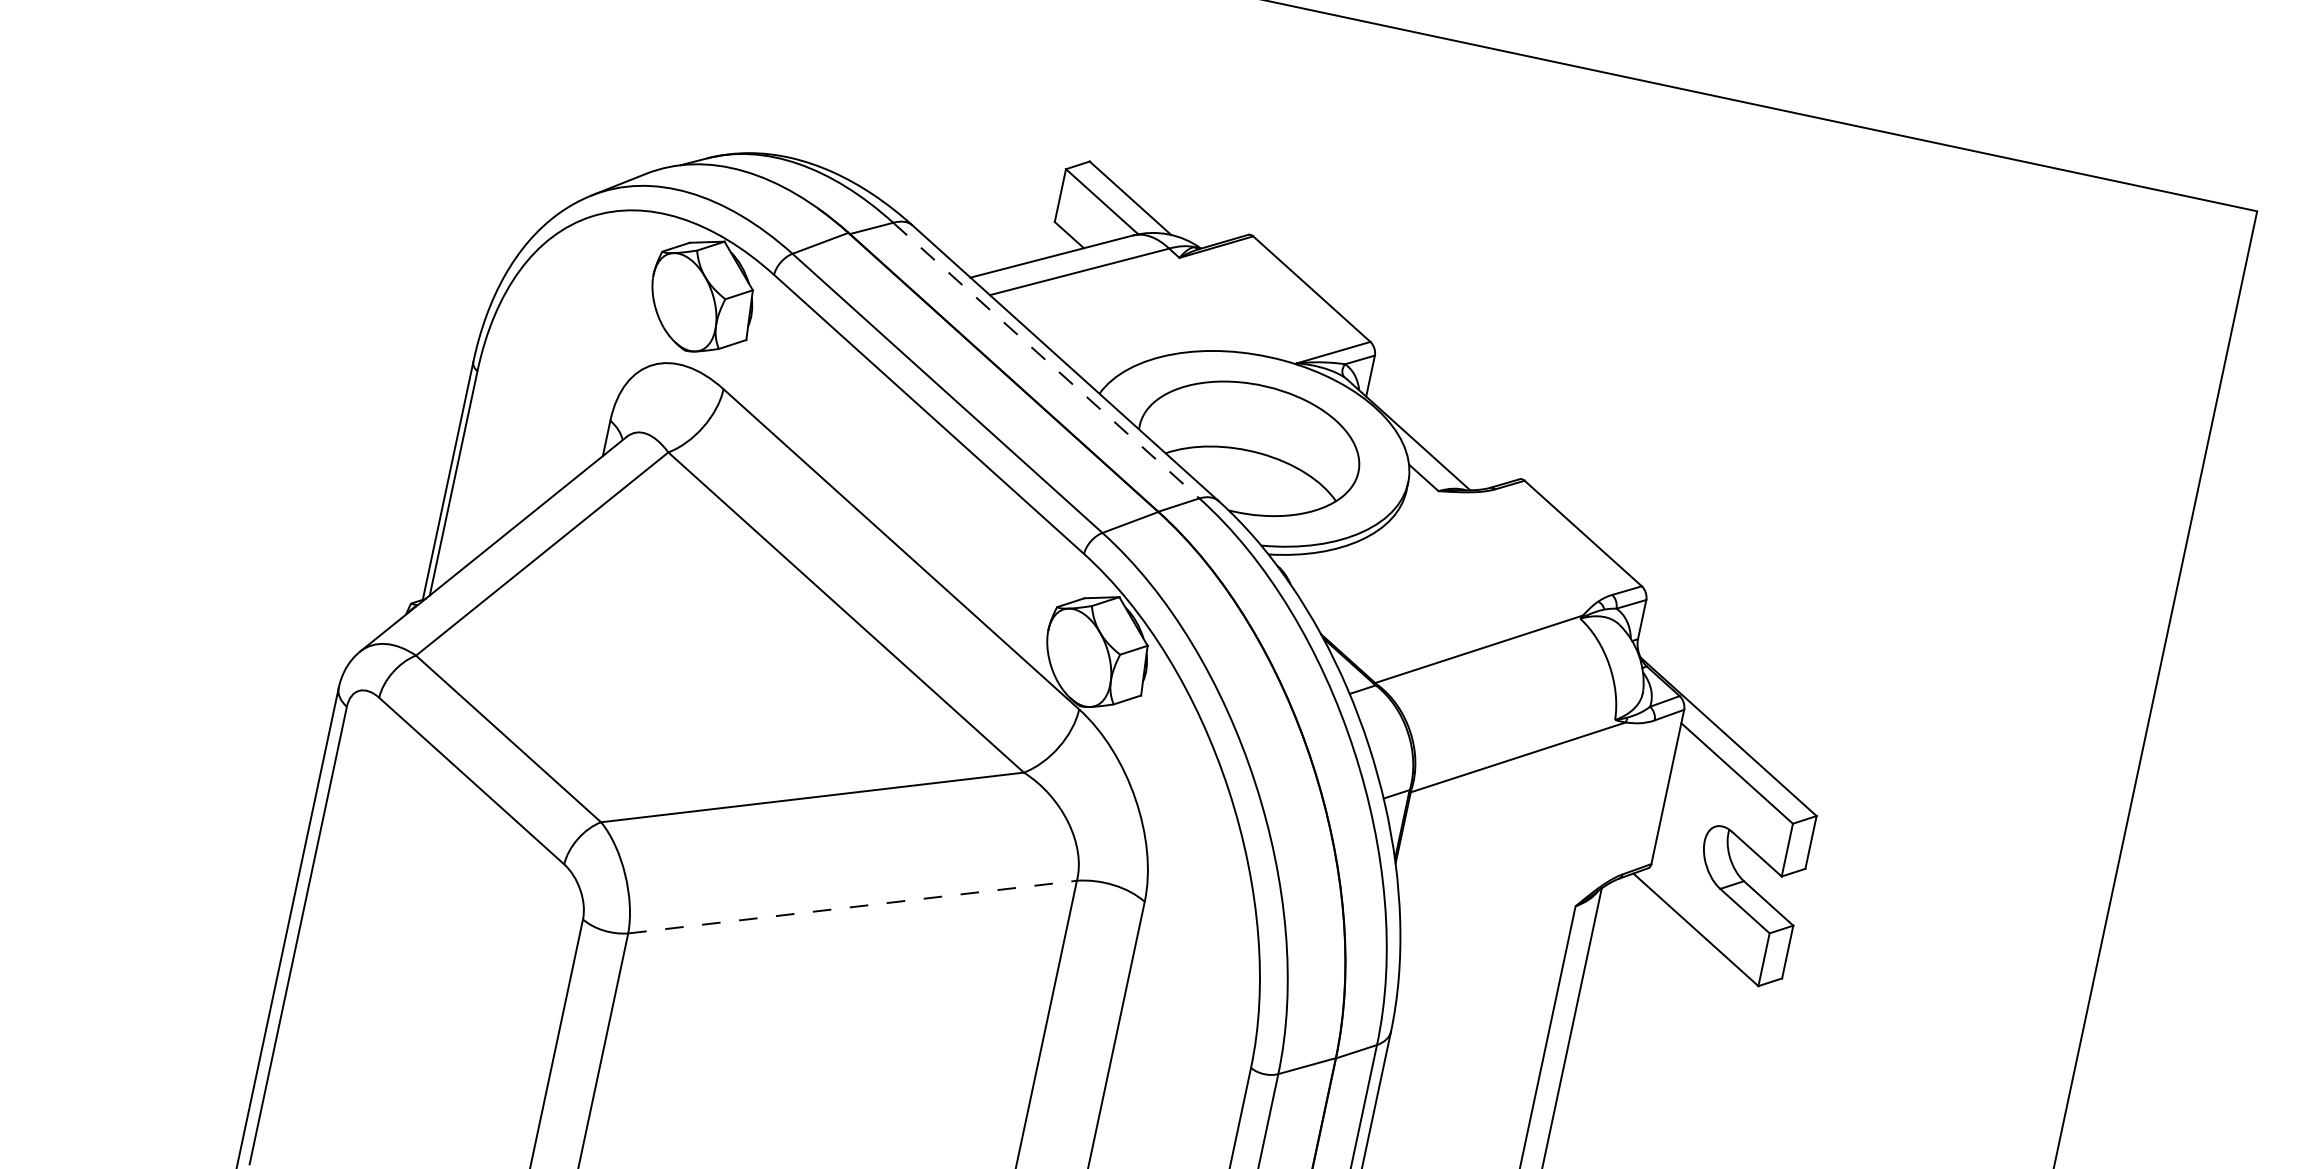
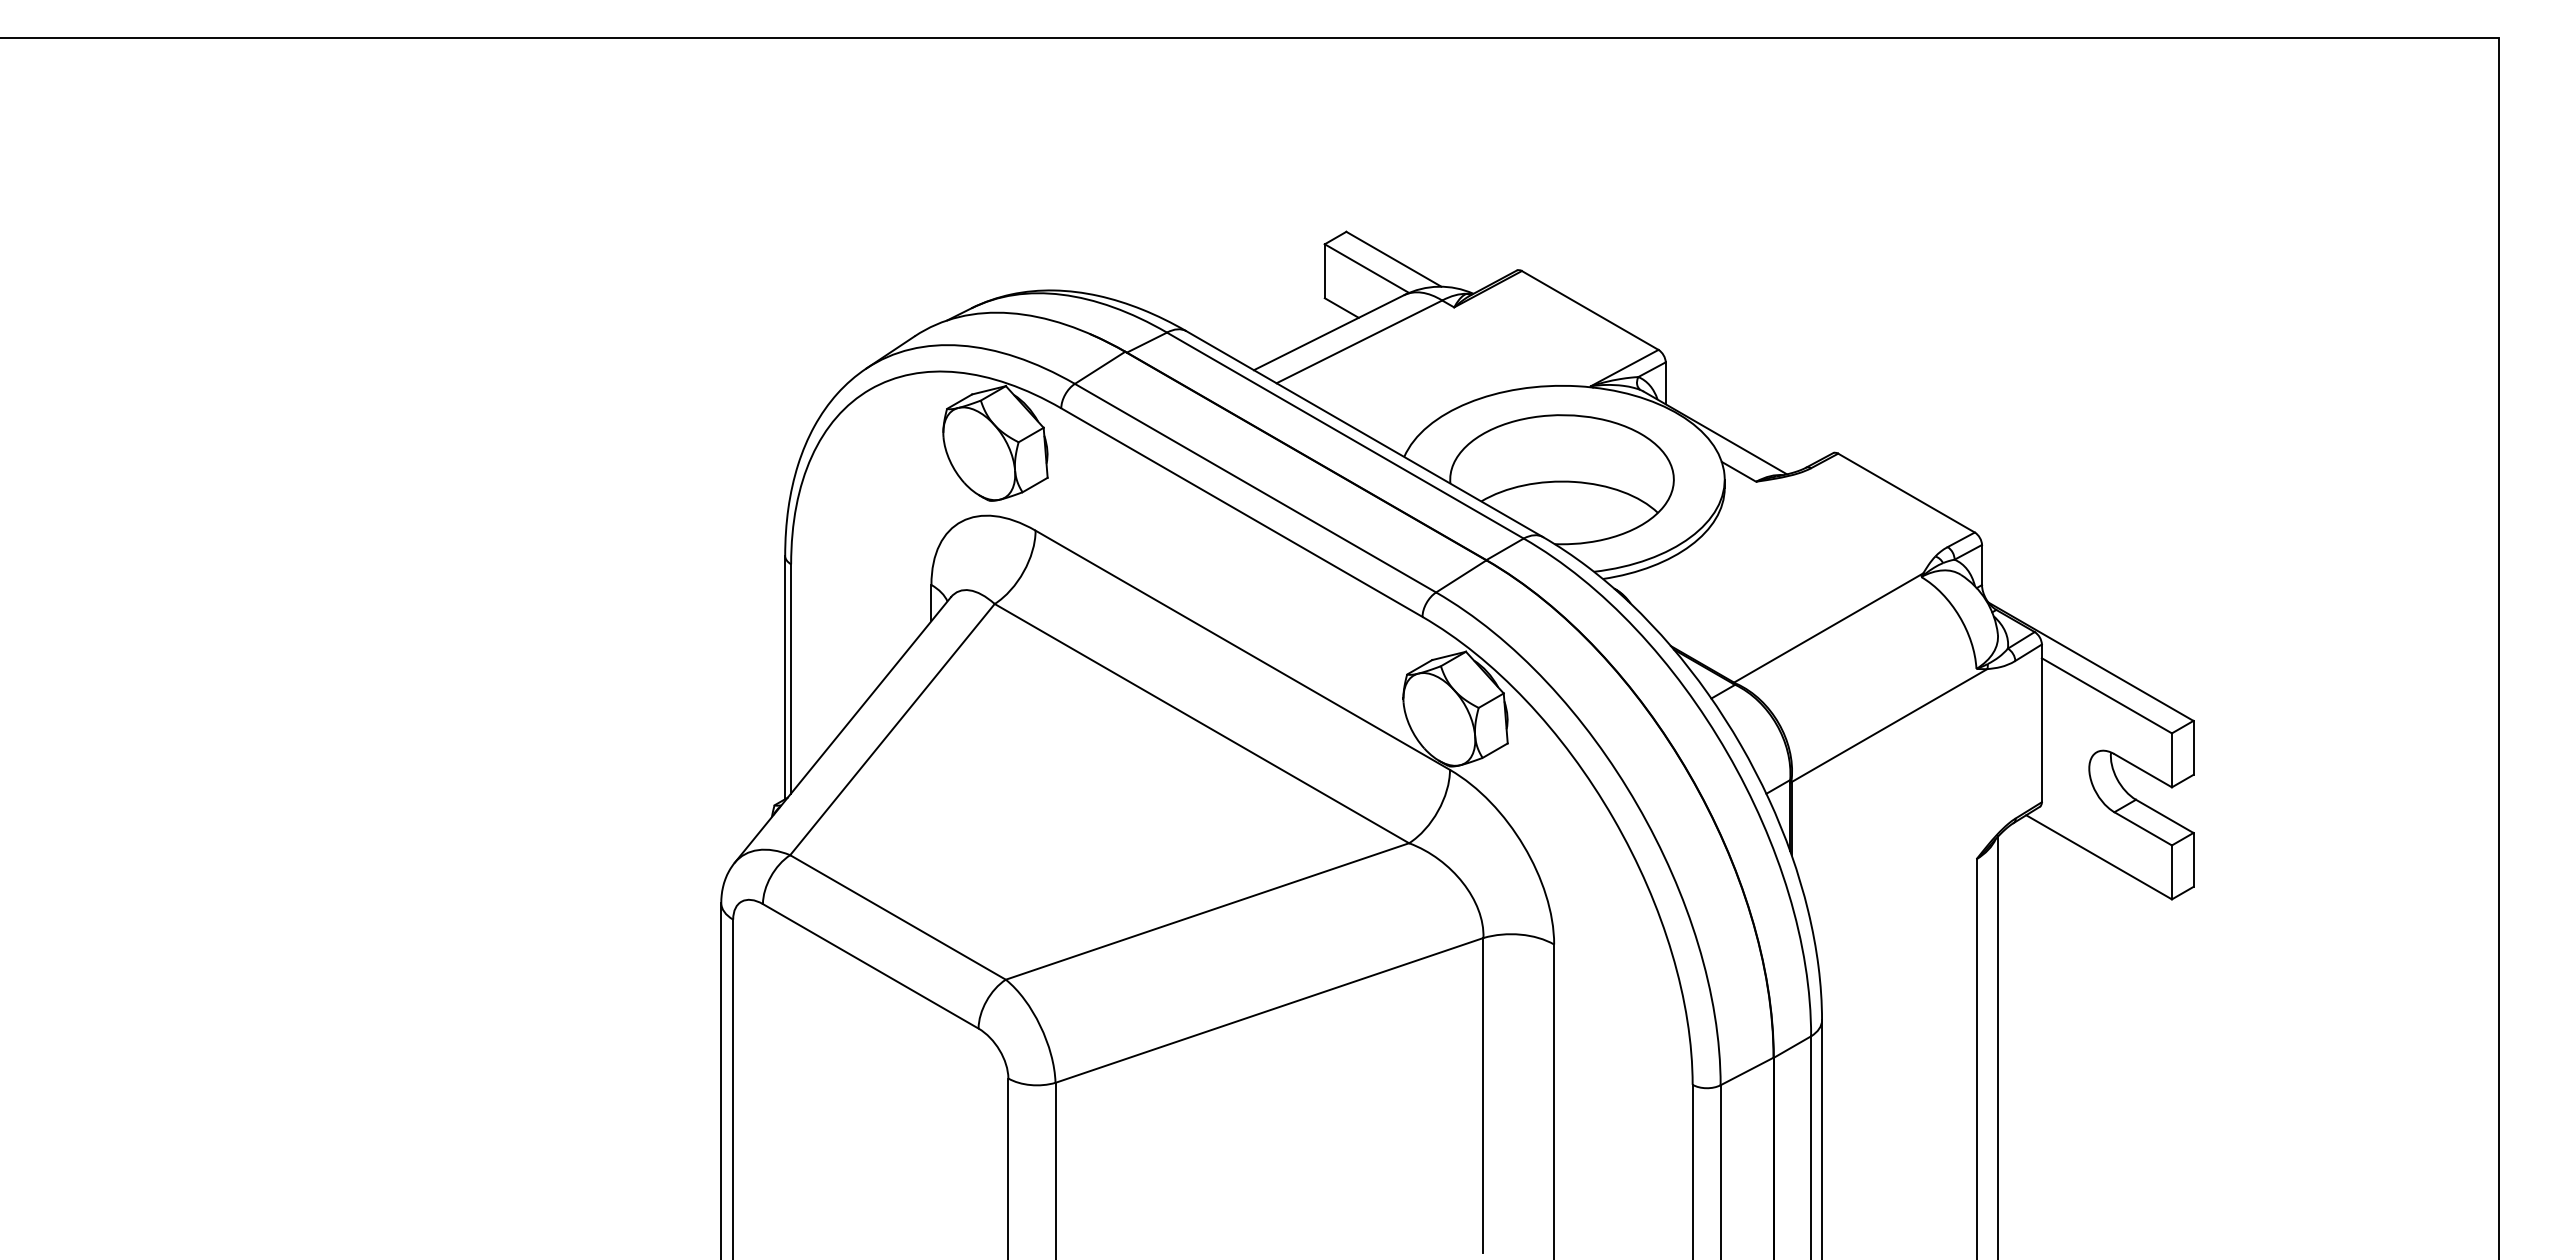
line: (1046, 360) -> (1345, 435), dashed -> solid
line: (852, 907) -> (1269, 1010), dashed -> solid

